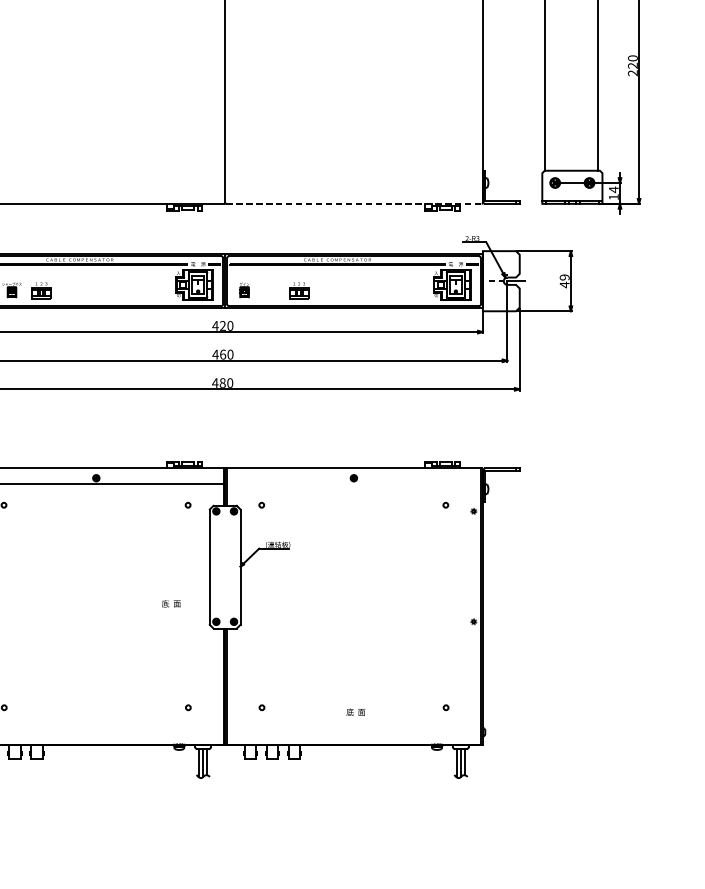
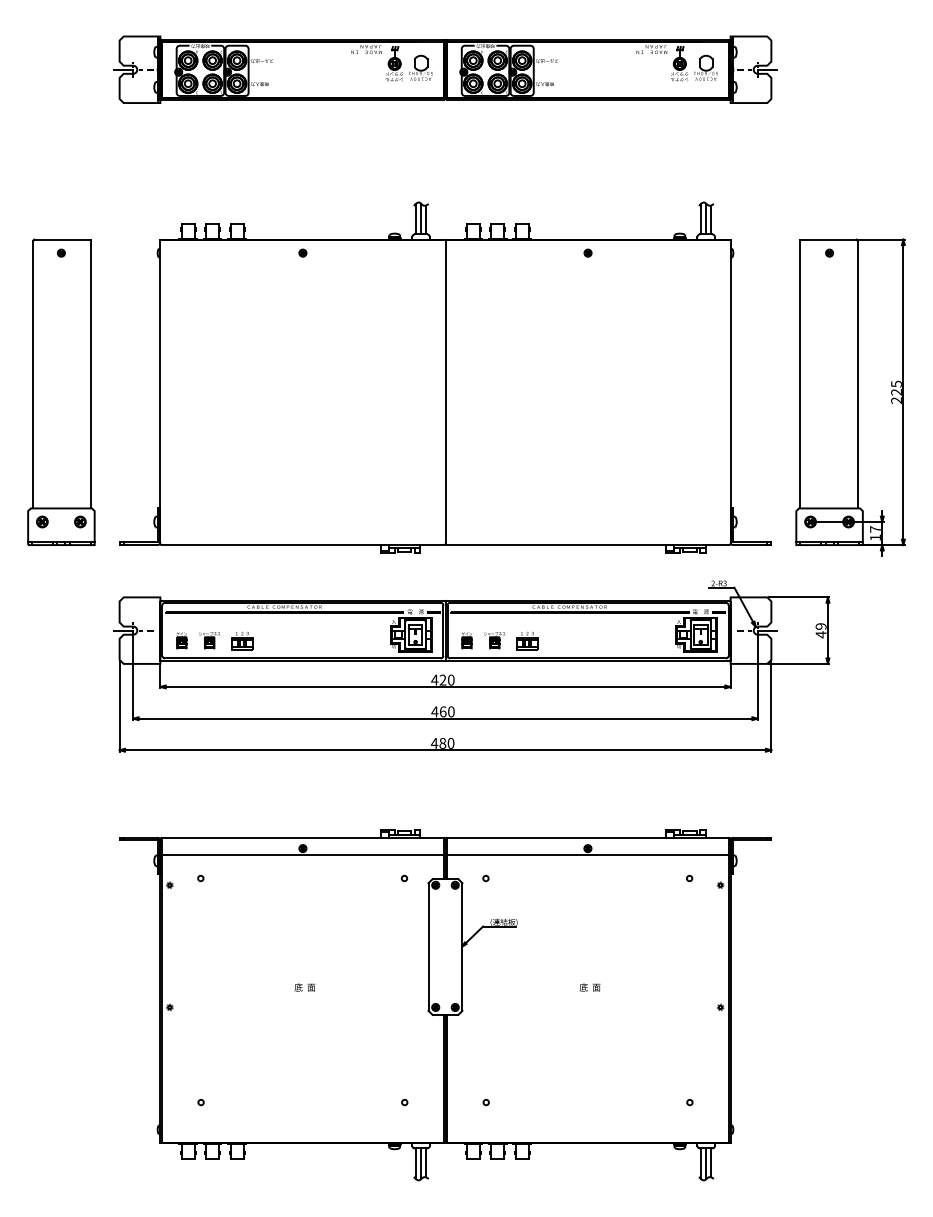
text: (632, 57) -> (896, 383), 220 -> 225
text: (613, 189) -> (875, 529), 14 -> 17
line: (354, 204) -> (588, 545), dashed -> solid
part: (269, 290) -> (494, 640), added
line: (353, 484) -> (587, 855), added
text: (170, 603) -> (304, 987), moved
text: (355, 712) -> (589, 987), moved

